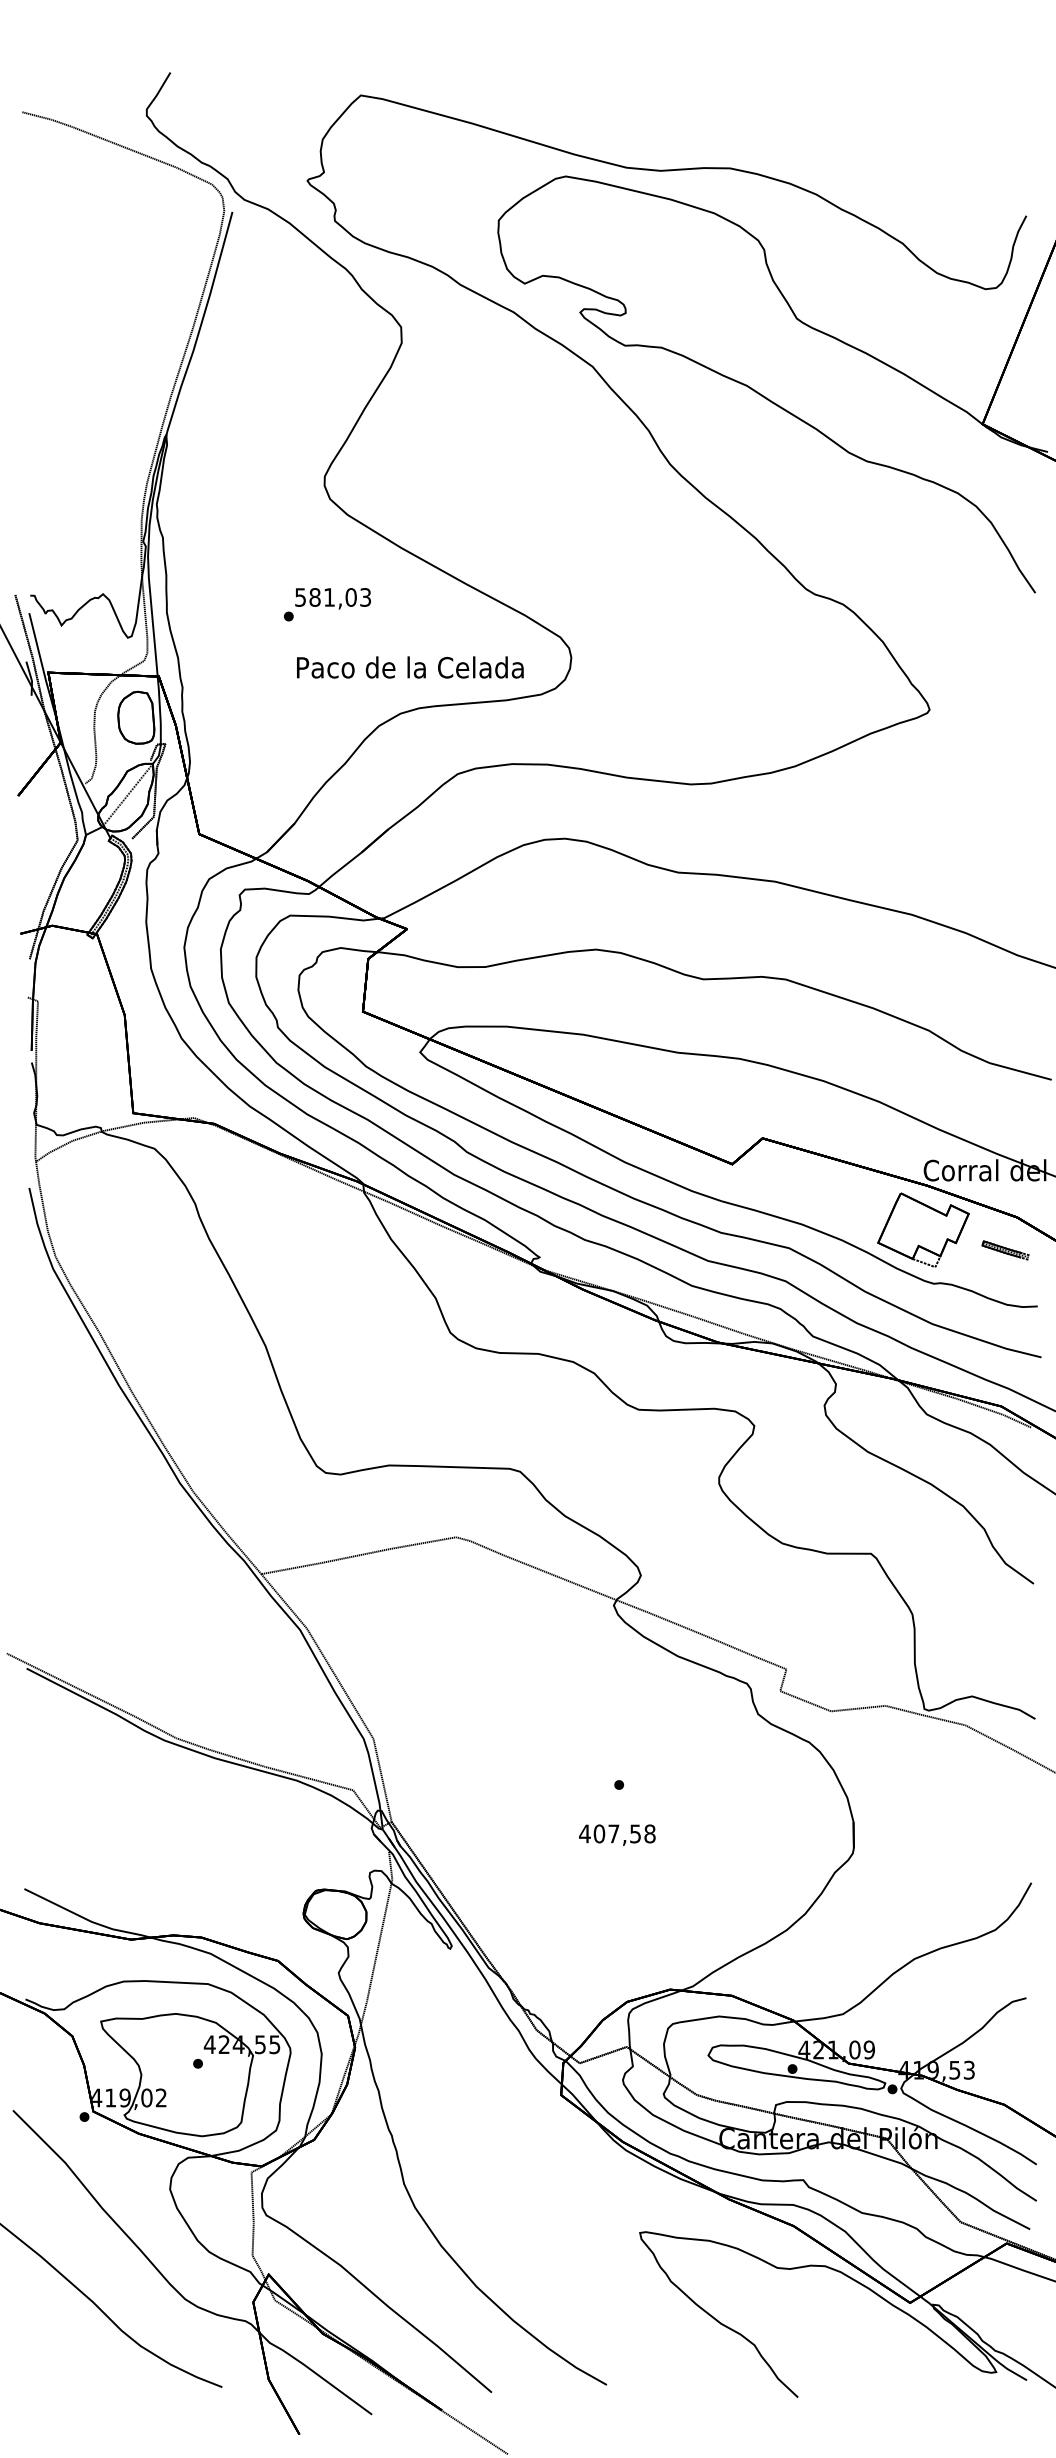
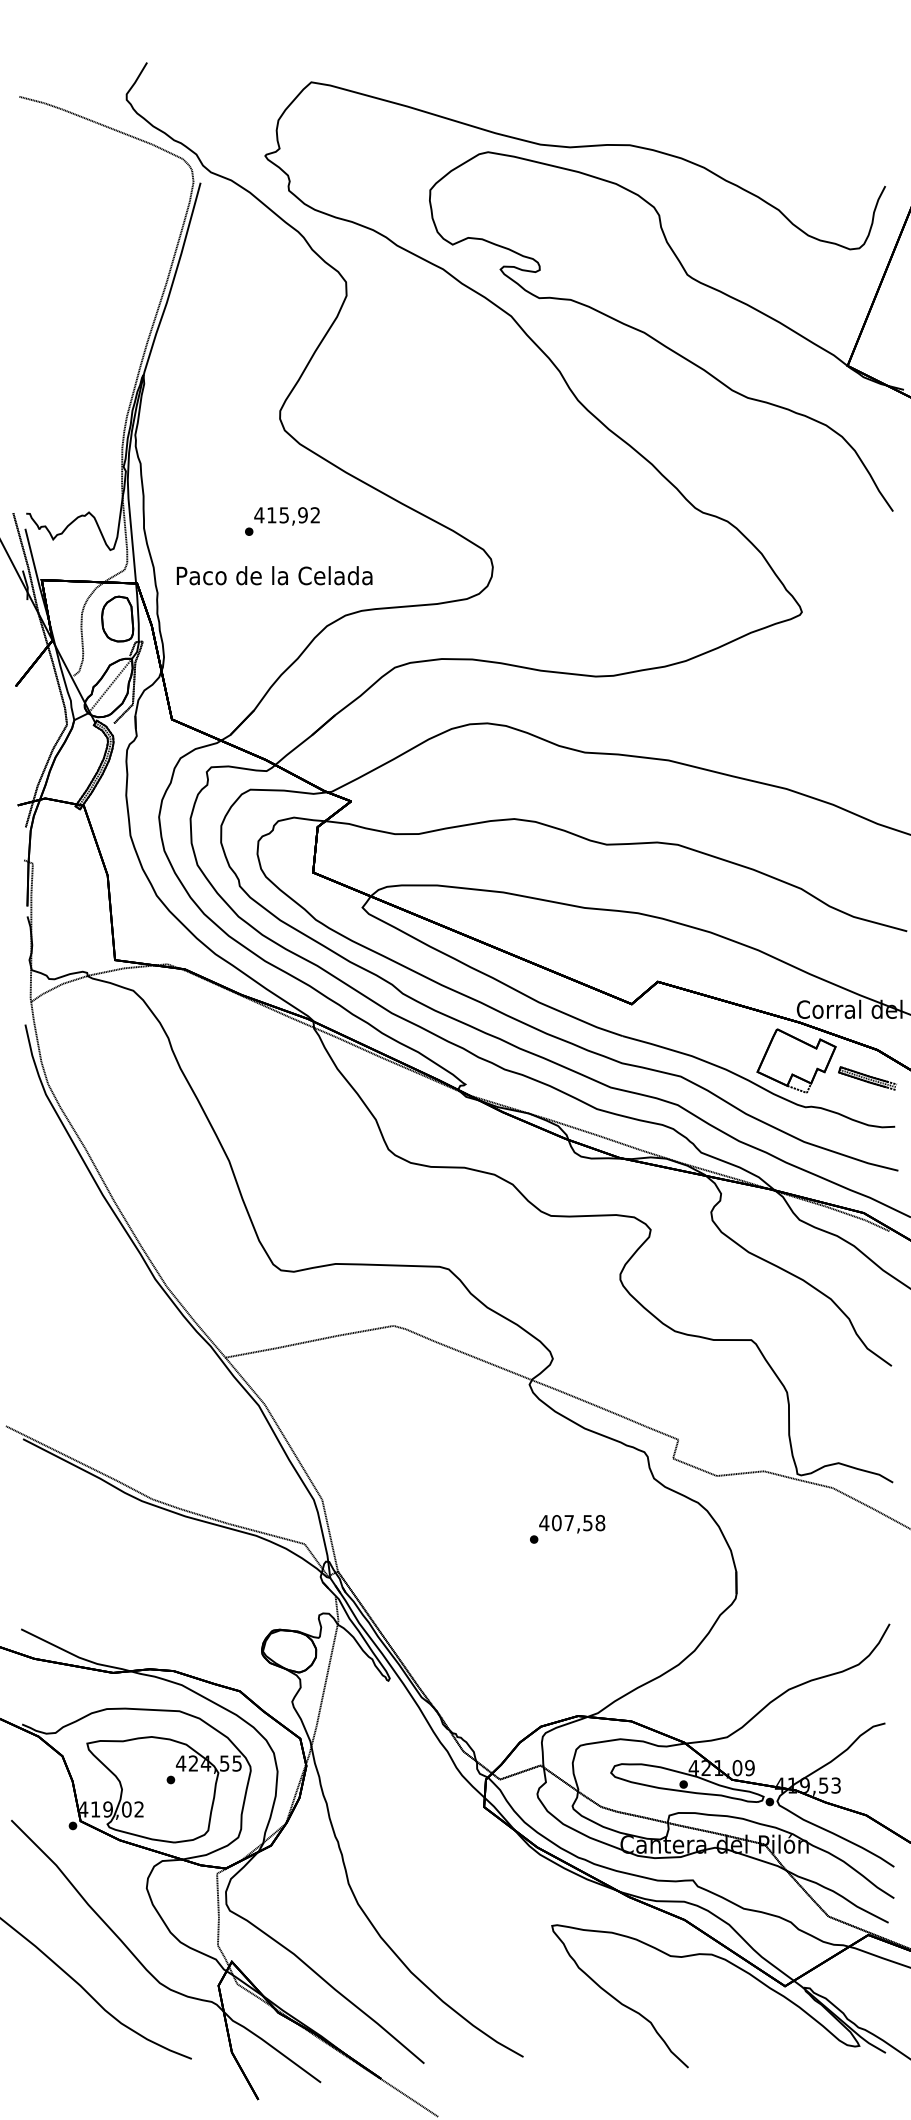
text: (332, 597) -> (286, 515), 581,03 -> 415,92
text: (410, 667) -> (274, 575), moved
part: (1005, 1250) -> (867, 1078), size x1.43
text: (617, 1834) -> (572, 1523), moved

